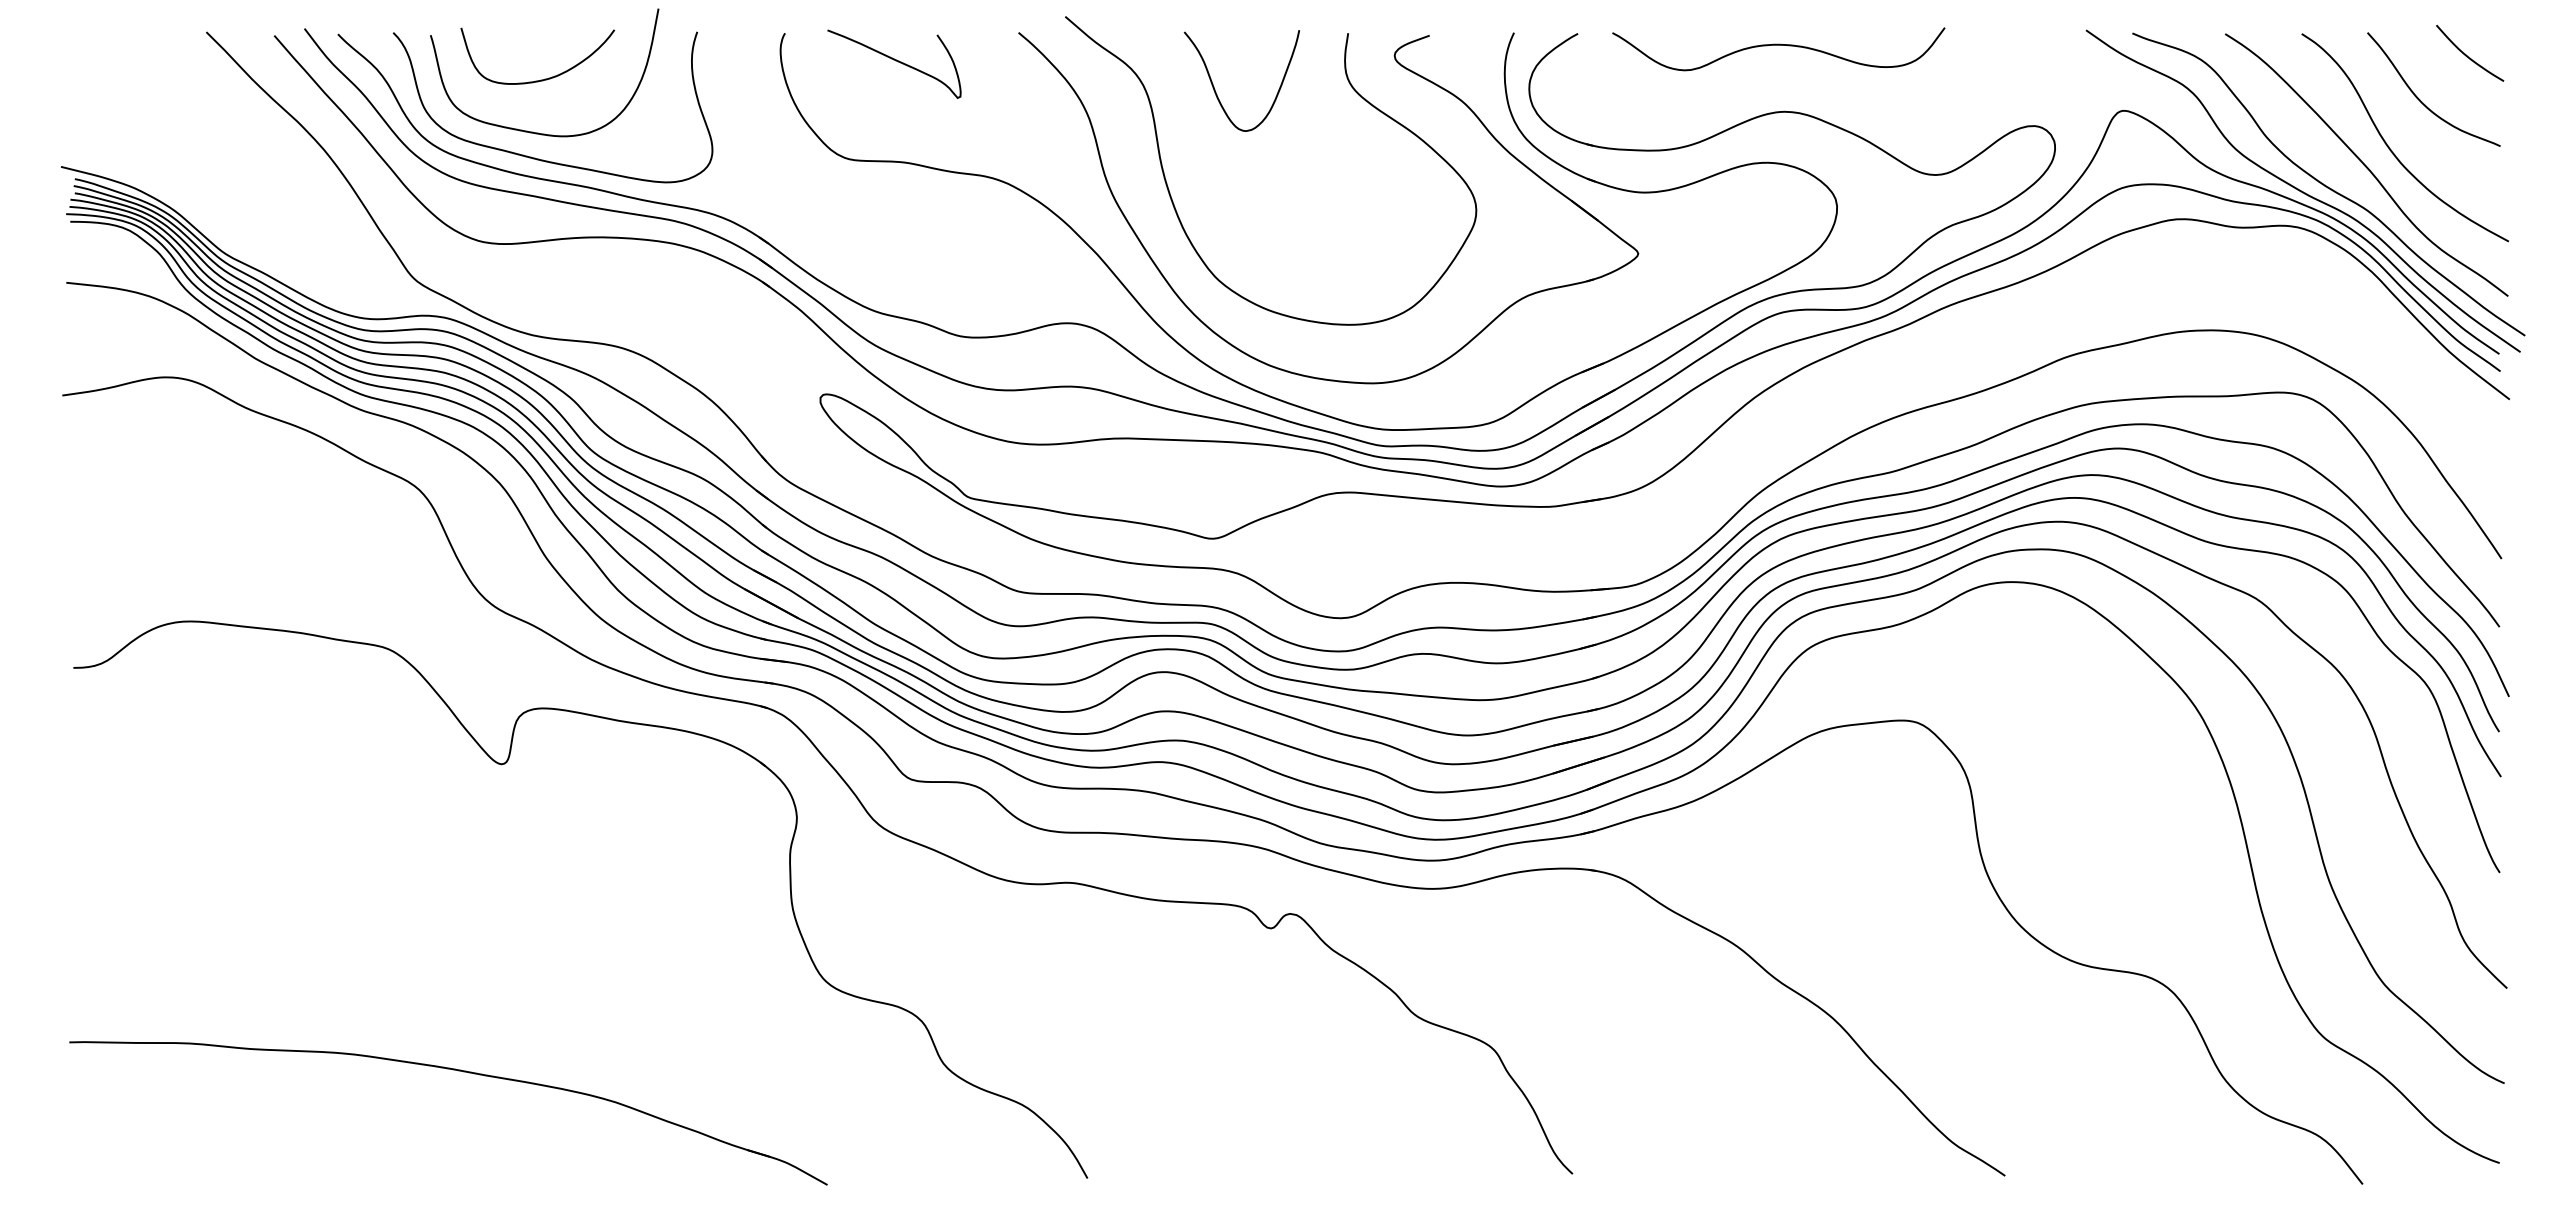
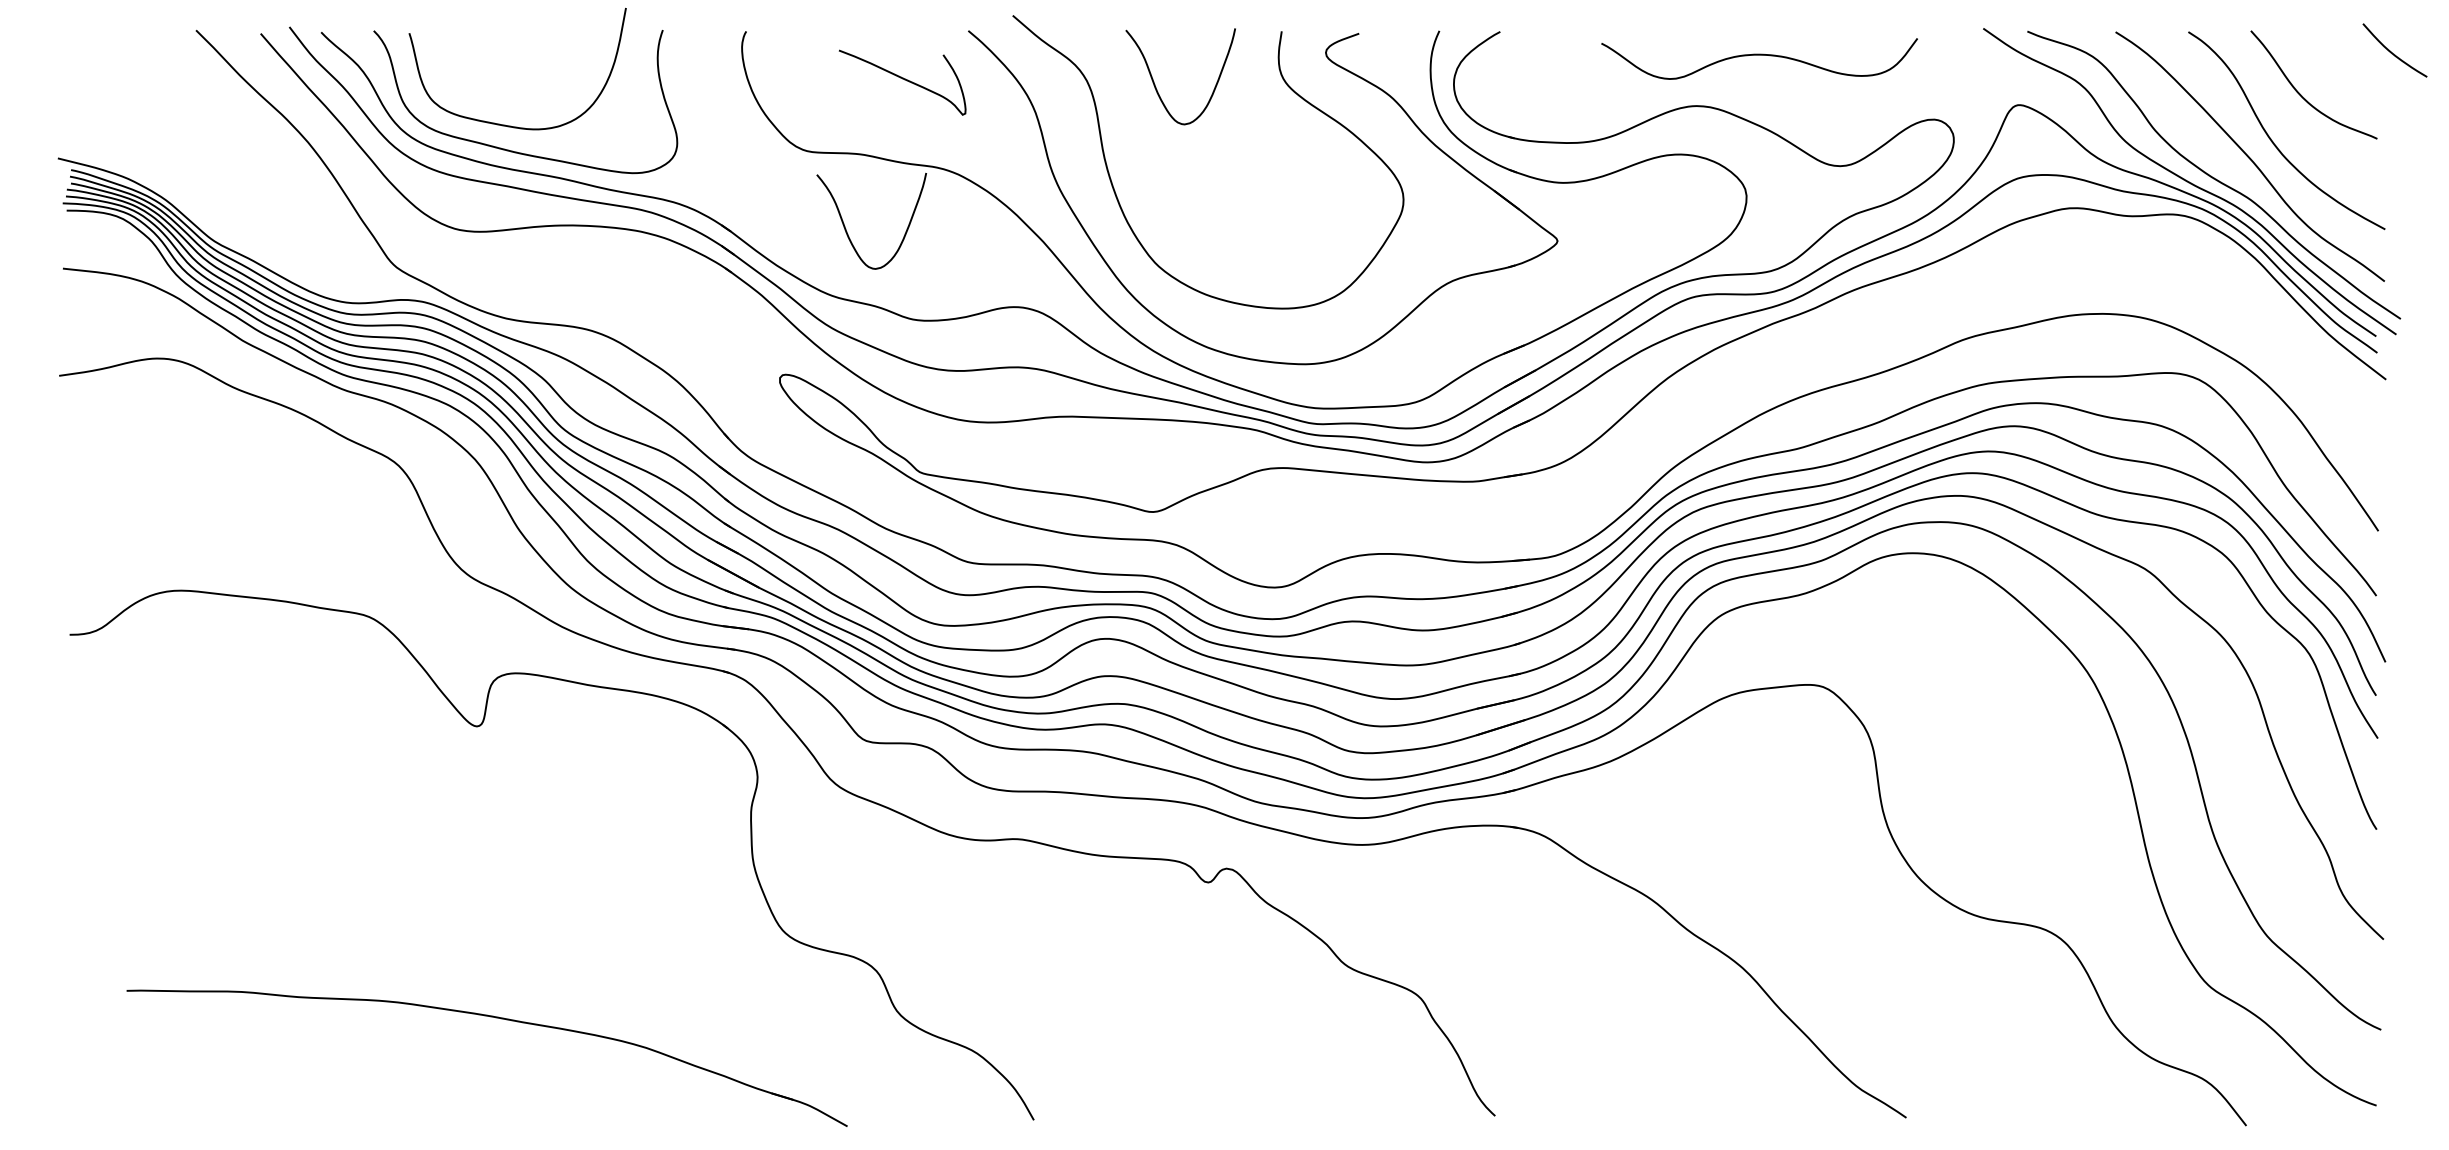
curve: (1778, 45) -> (1759, 55), moved
curve: (2467, 55) -> (2392, 52), moved
curve: (895, 61) -> (903, 80), moved
curve: (540, 79) -> (513, 75), removed
curve: (890, 241) -> (846, 229), added
part: (458, 1071) -> (496, 1018), moved

